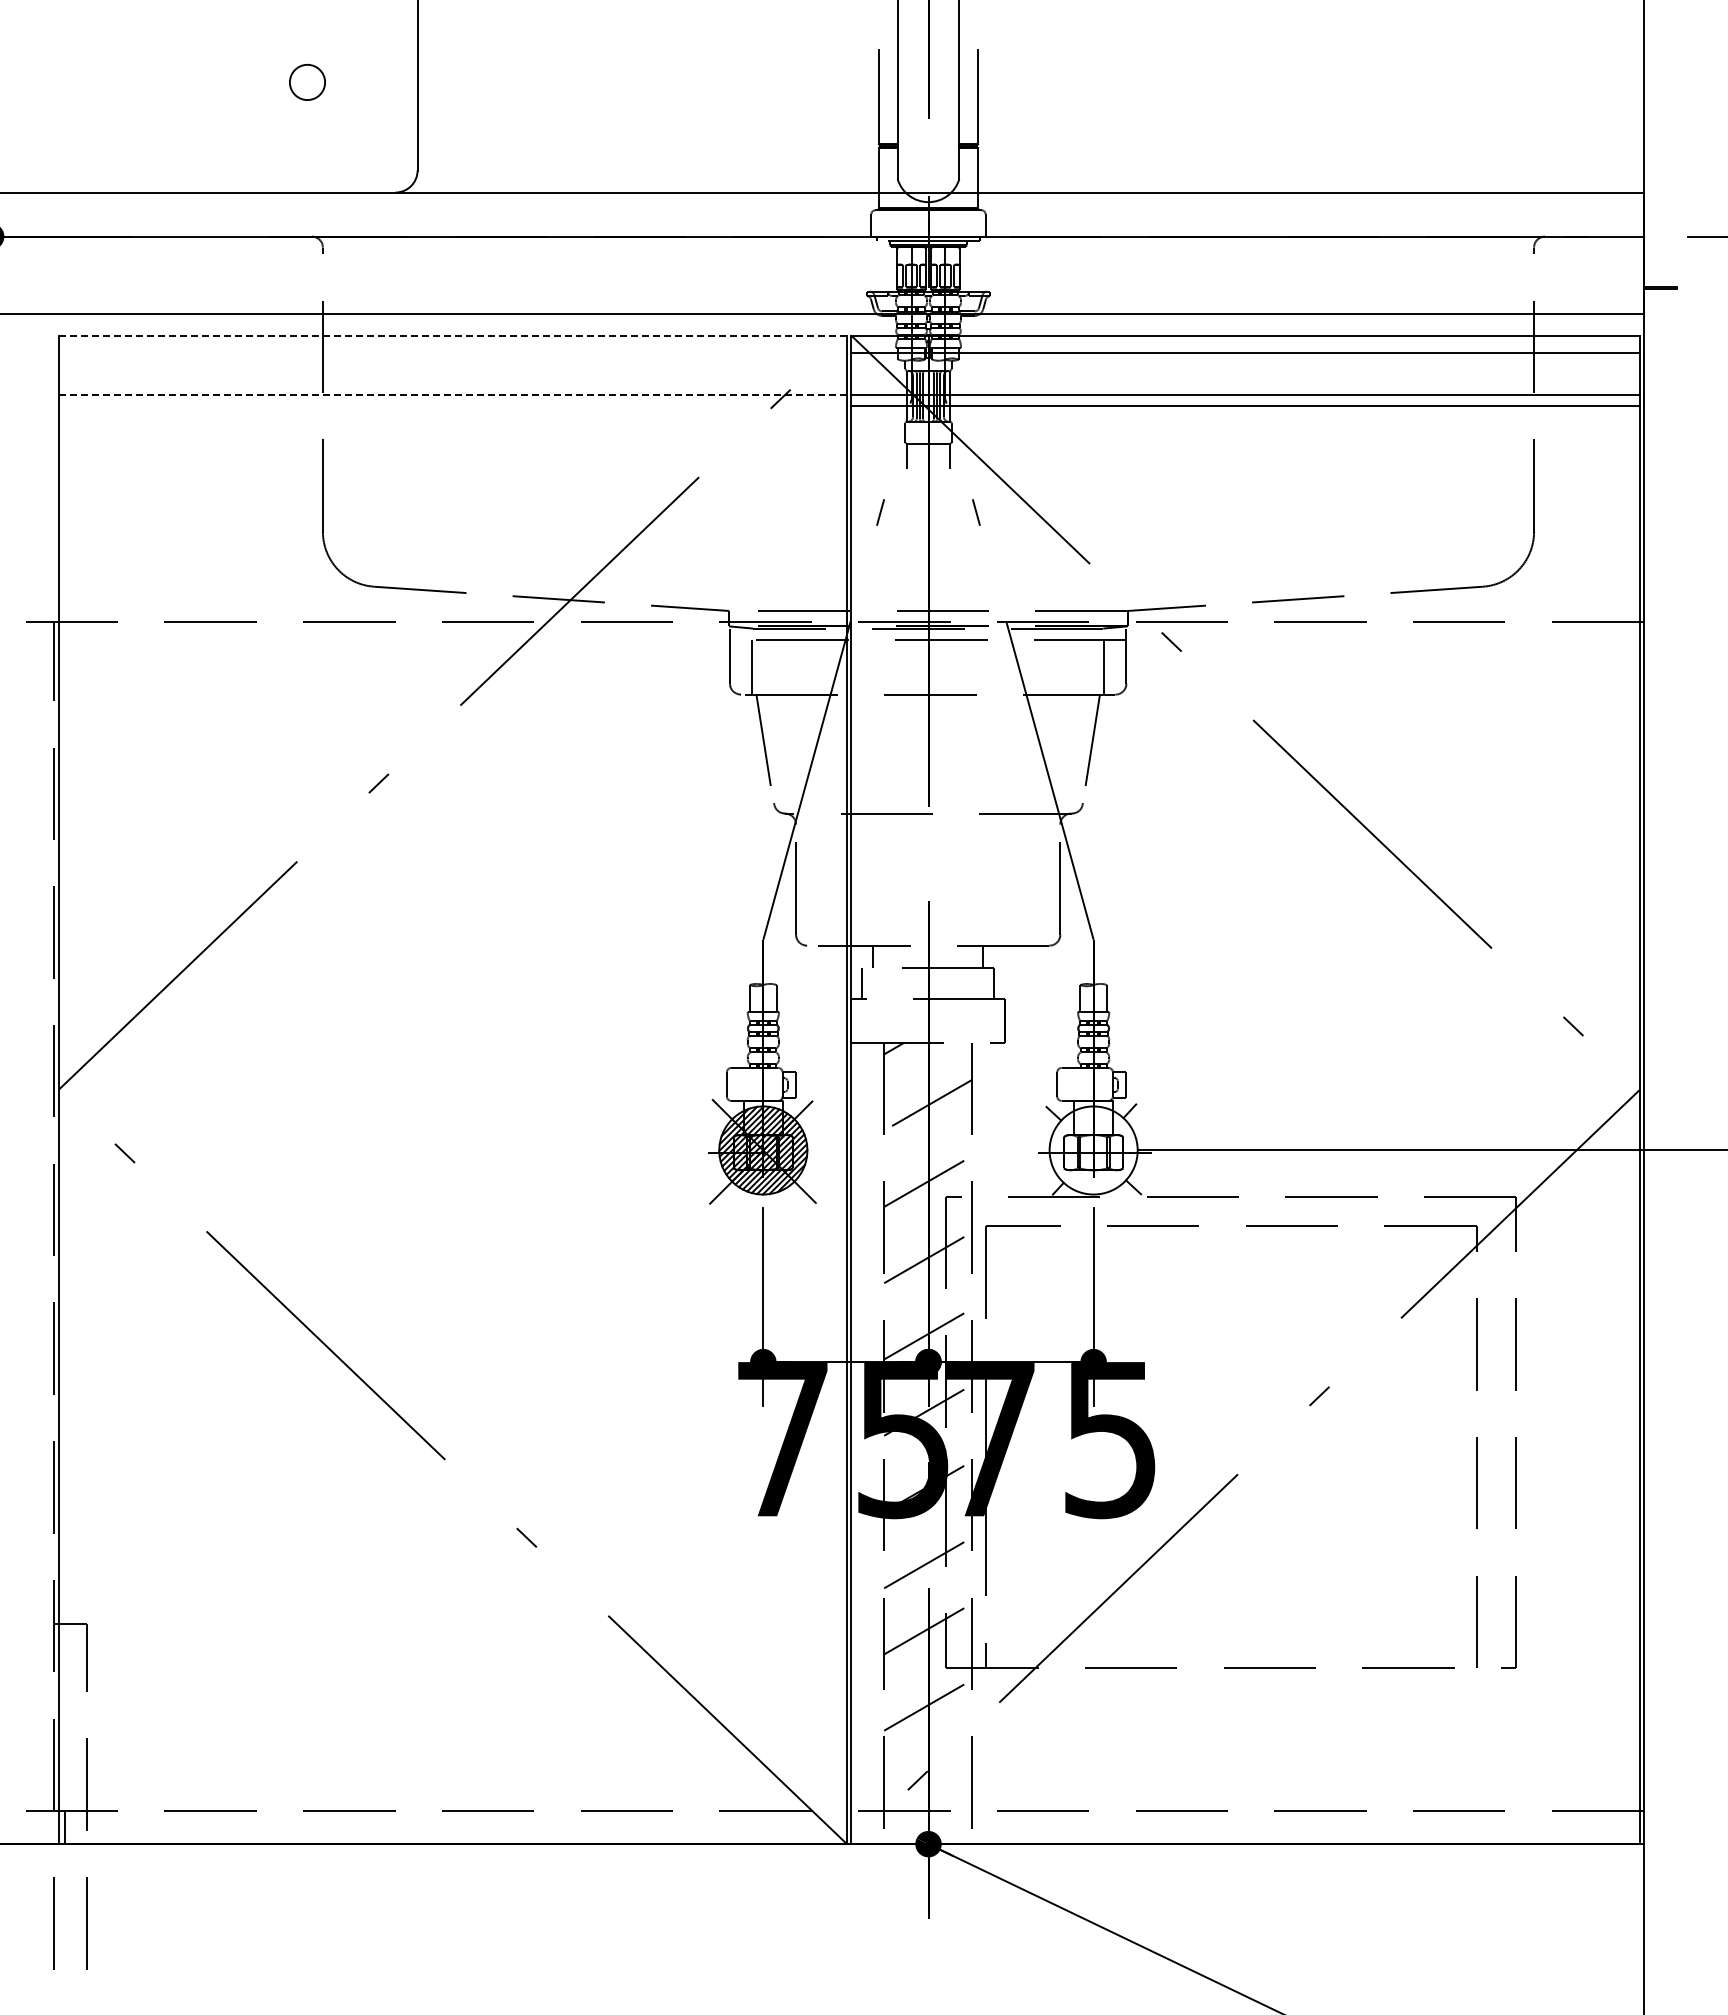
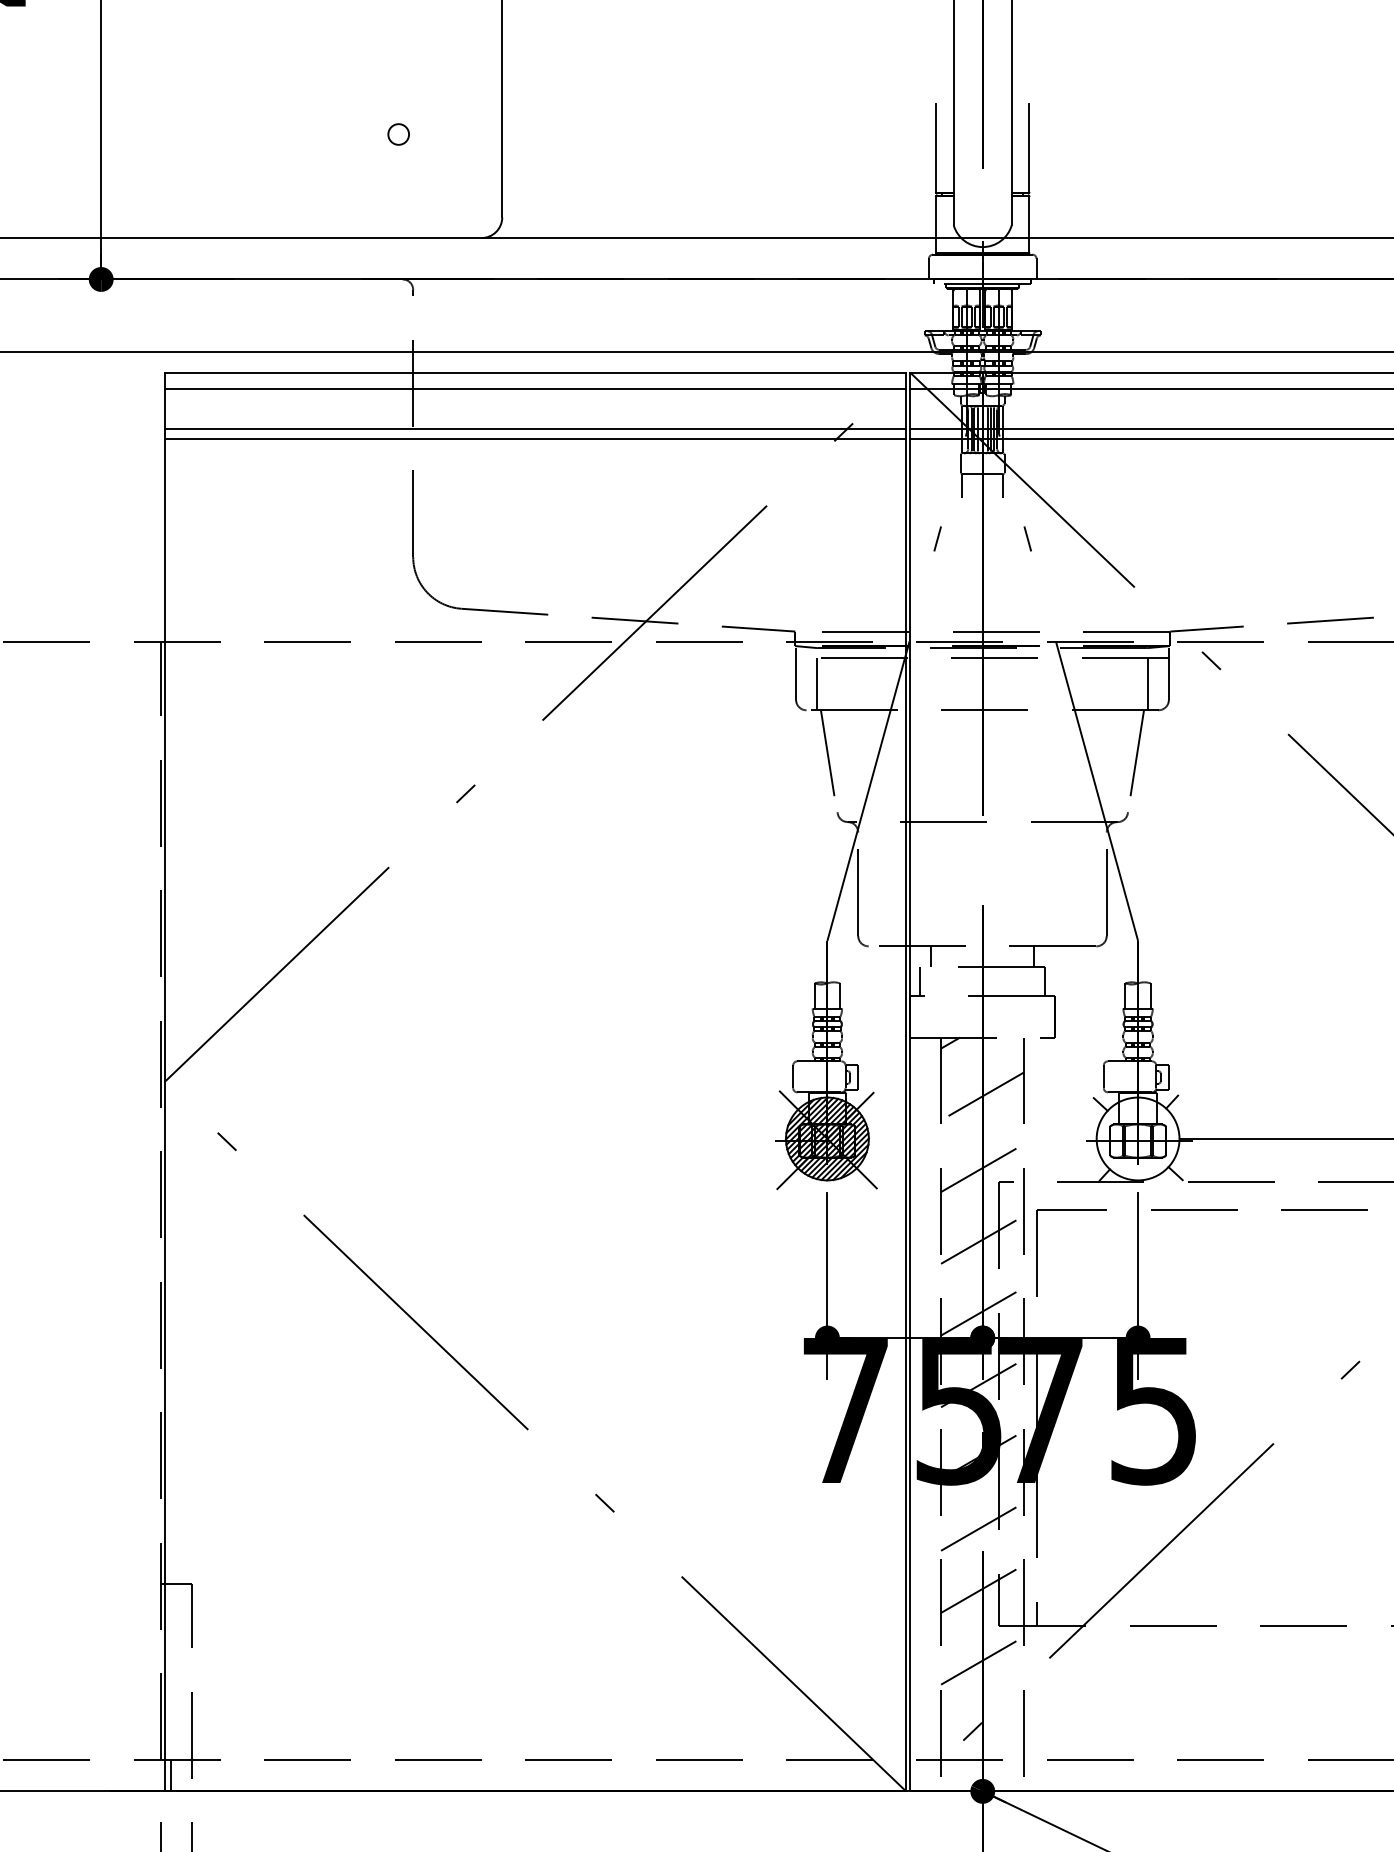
circle: (307, 82) -> (398, 134), size x0.62
line: (453, 335) -> (536, 372), dashed -> solid
line: (452, 353) -> (535, 389), added
line: (453, 395) -> (536, 428), dashed -> solid
line: (452, 406) -> (535, 439), added

